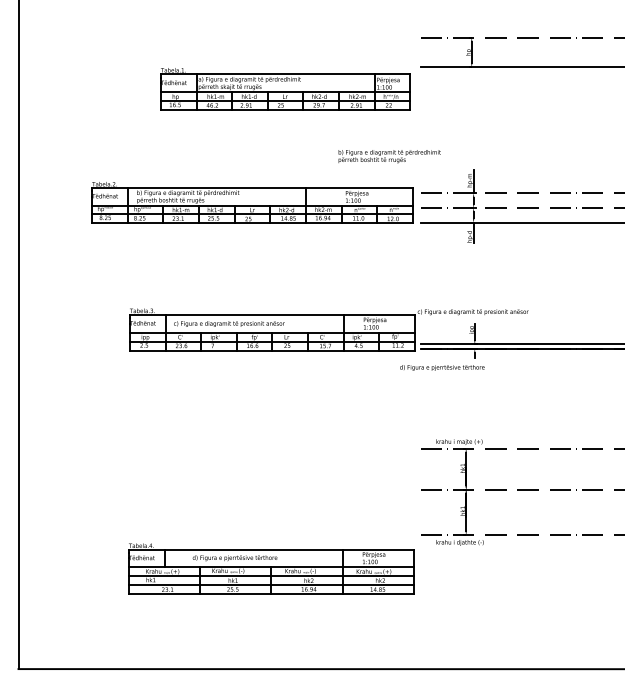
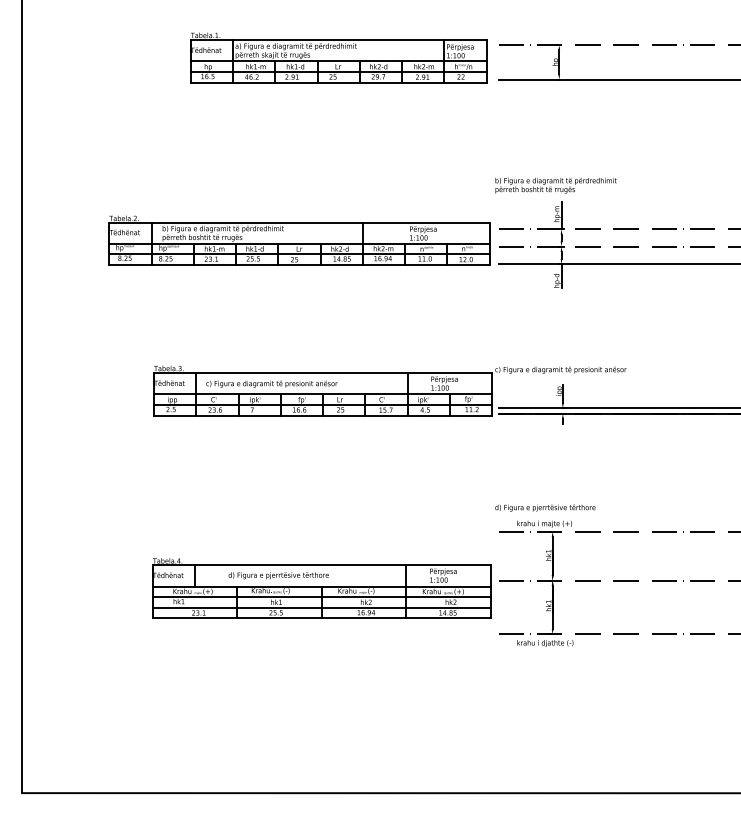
part: (285, 88) -> (338, 57), moved
text: (389, 156) -> (555, 185), moved
text: (442, 367) -> (545, 507), moved
part: (271, 569) -> (321, 588), moved

